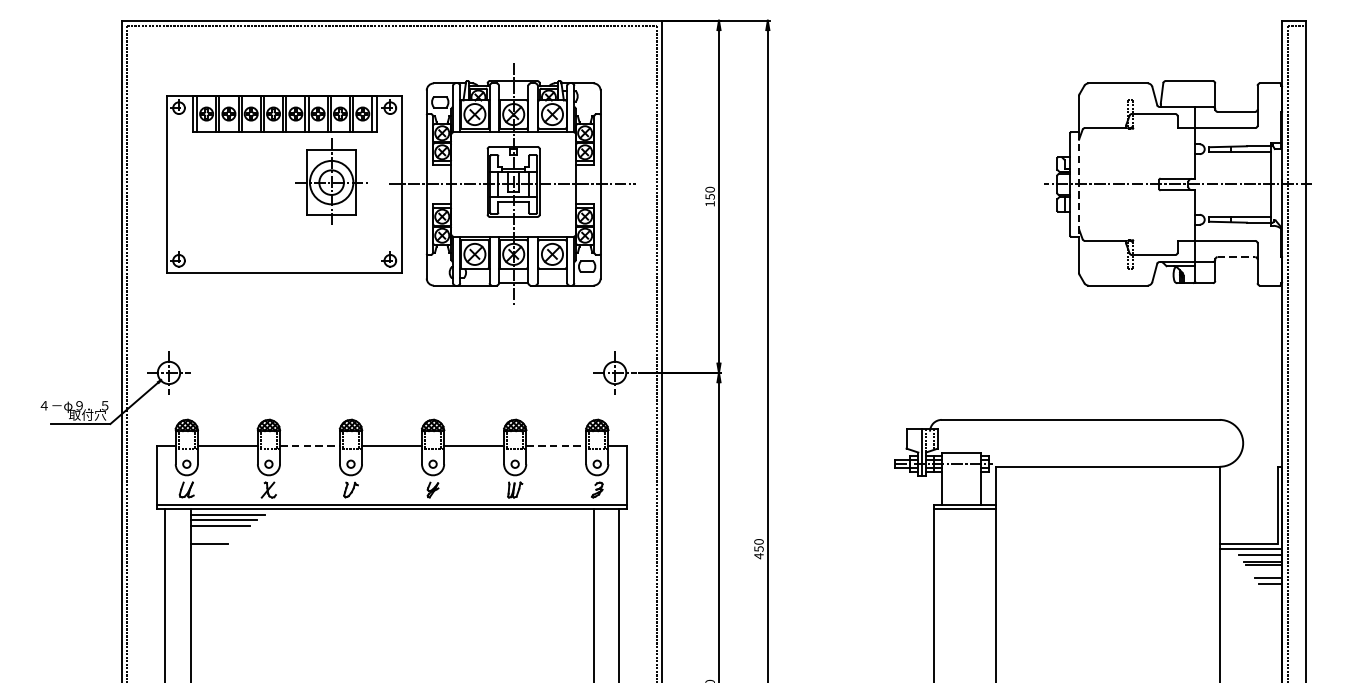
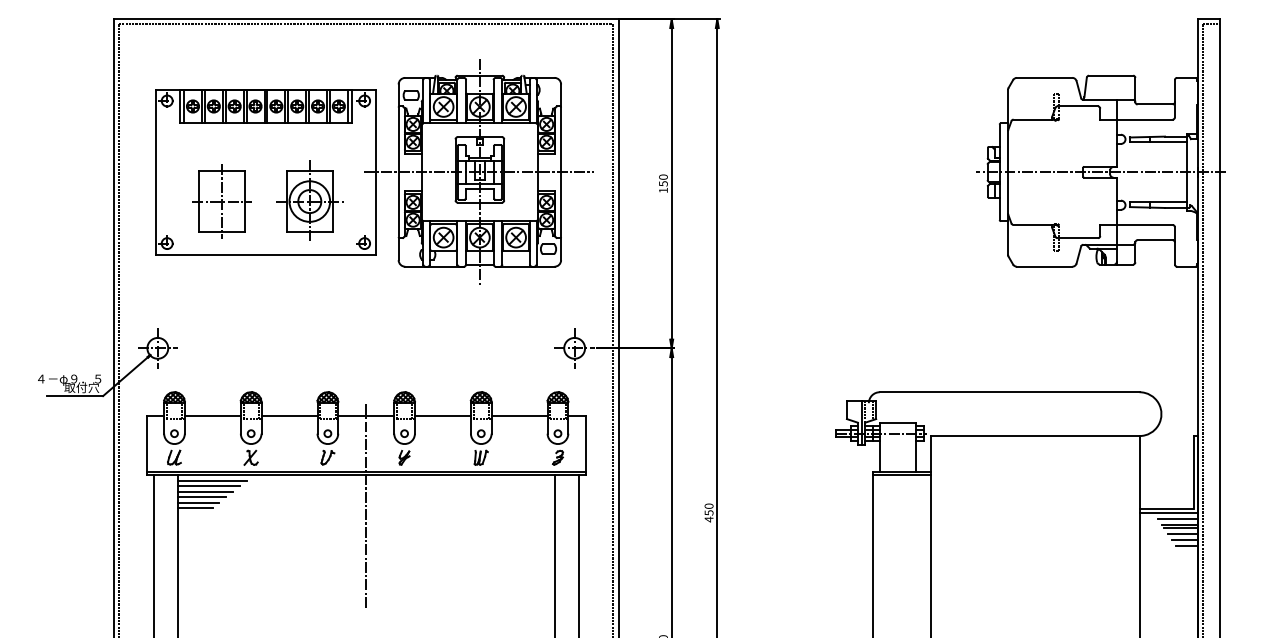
part: (331, 181) -> (309, 200), moved
line: (1079, 184) -> (1008, 172), dashed -> solid
part: (237, 215) -> (221, 201), added
line: (1236, 257) -> (1155, 240), dashed -> solid
line: (309, 445) -> (289, 416), dashed -> solid
line: (556, 445) -> (519, 416), dashed -> solid
line: (215, 532) -> (201, 497), added
line: (212, 537) -> (198, 502), added
line: (392, 542) -> (366, 506), added
line: (1265, 572) -> (1182, 534), added

